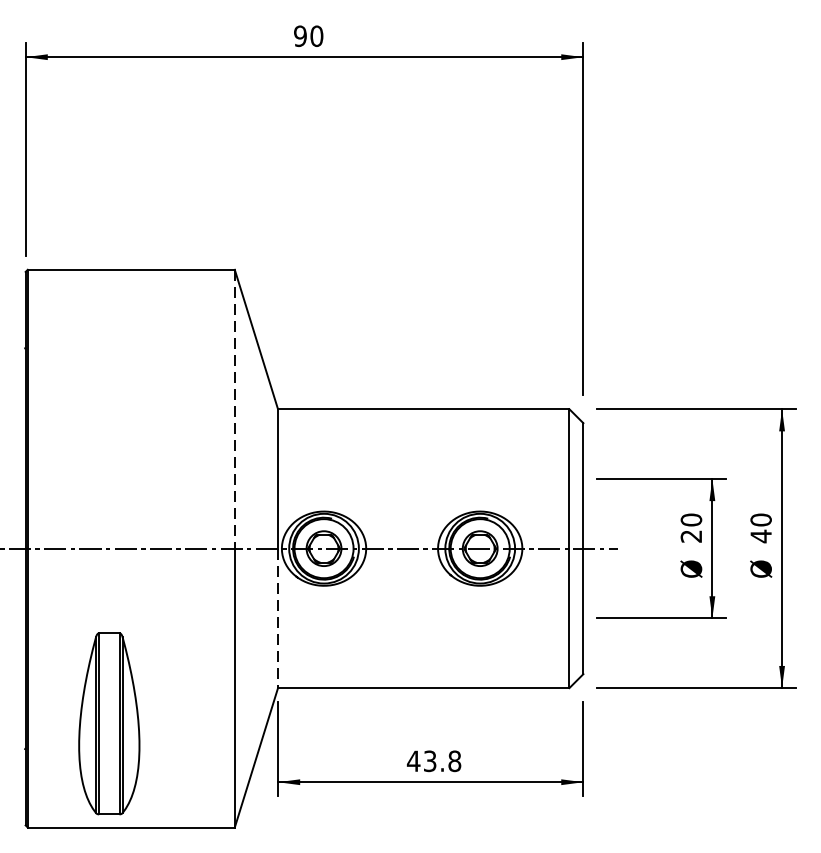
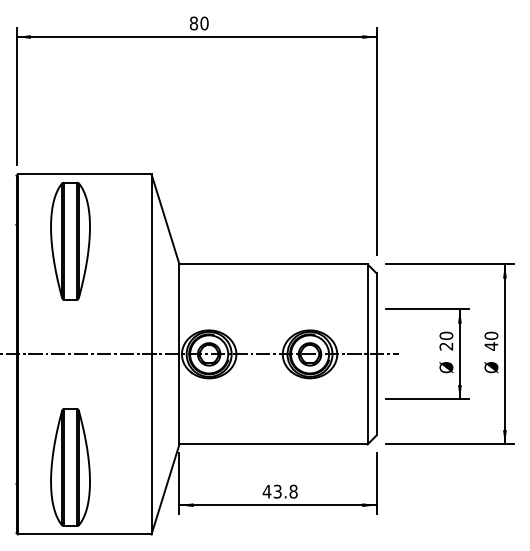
text: (299, 36) -> (193, 23), 90 -> 80
part: (109, 373) -> (70, 241), added
line: (234, 409) -> (151, 264), dashed -> solid
line: (278, 618) -> (179, 399), dashed -> solid

